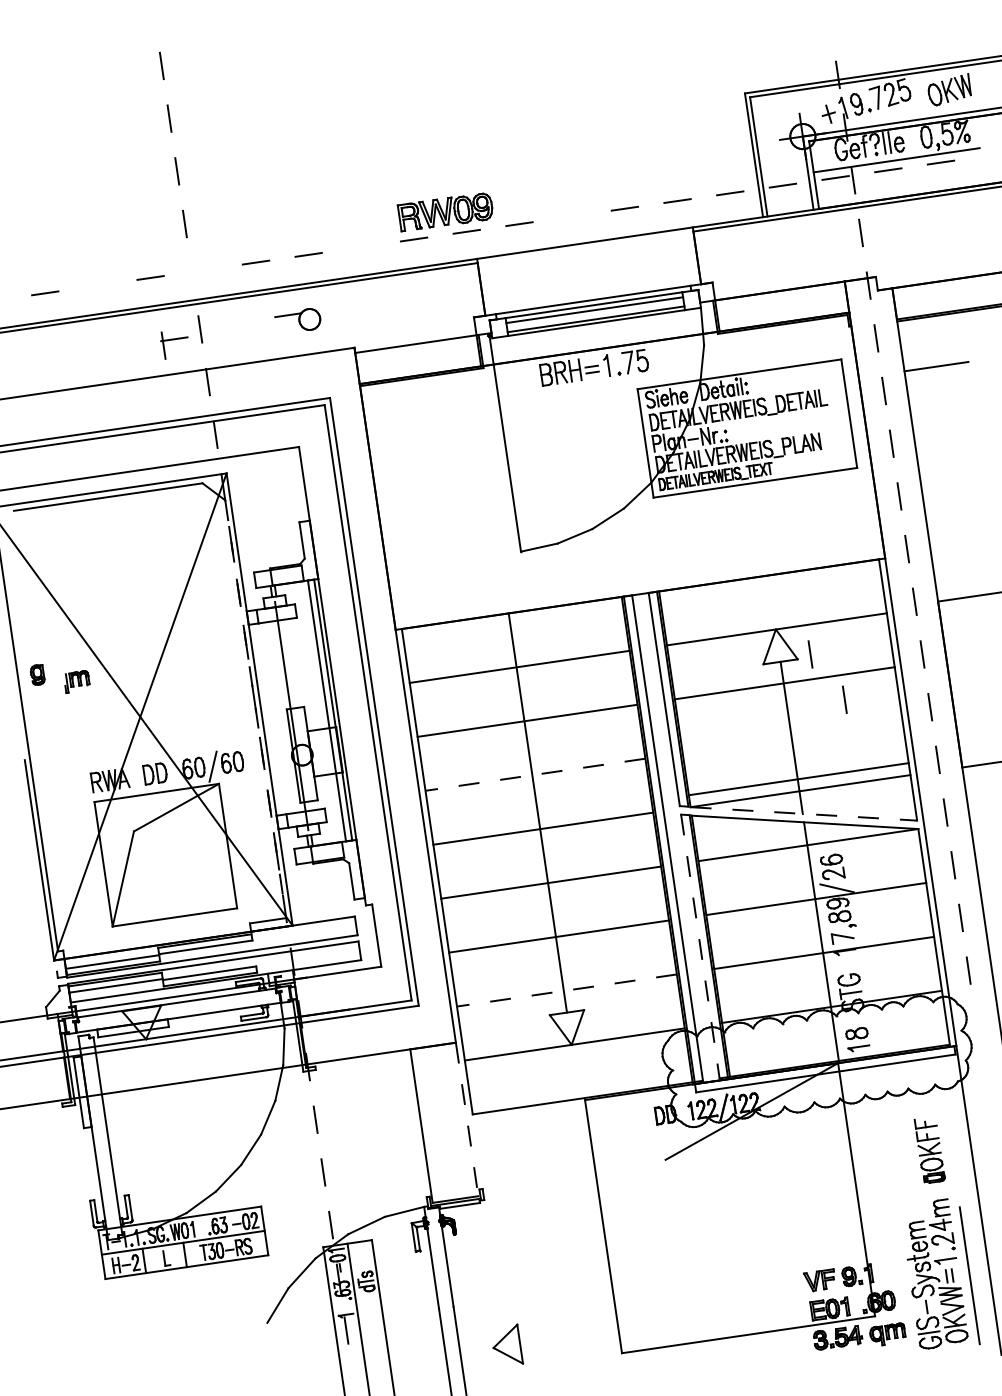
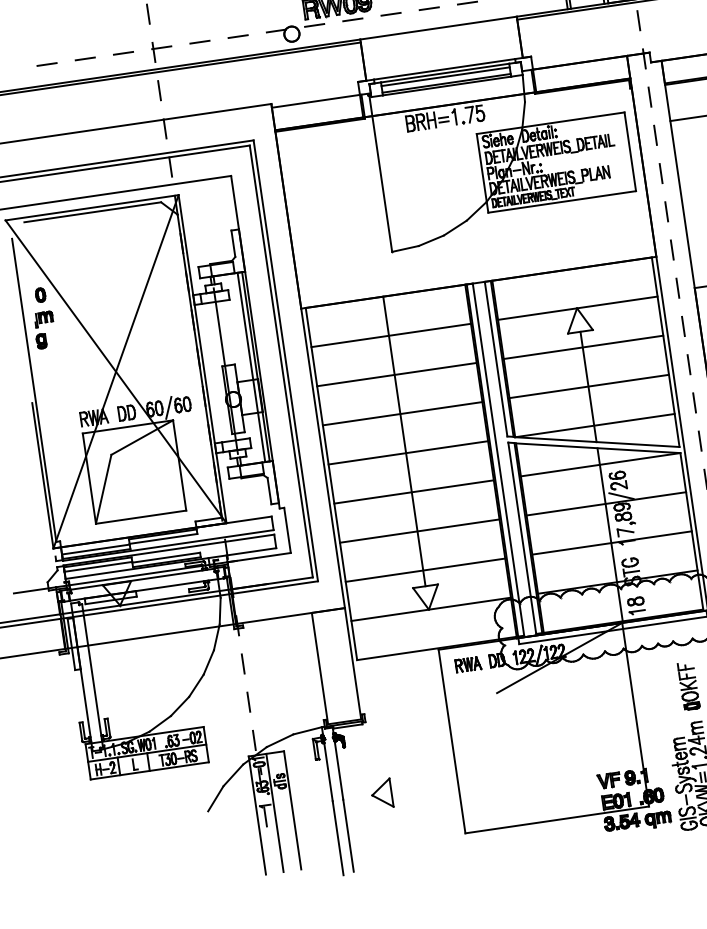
line: (571, 216) -> (428, 8), added
line: (97, 285) -> (84, 58), added
part: (297, 319) -> (282, 34), moved
part: (174, 345) -> (161, 52), moved
part: (36, 611) -> (40, 295), added
line: (810, 654) -> (602, 326), removed
part: (77, 681) -> (44, 319), moved
line: (844, 699) -> (626, 359), removed
line: (255, 709) -> (199, 366), dashed -> solid
line: (534, 774) -> (401, 413), dashed -> solid
line: (798, 779) -> (589, 386), moved
line: (804, 813) -> (597, 441), dashed -> solid
line: (700, 946) -> (522, 538), dashed -> solid
line: (566, 990) -> (425, 570), dashed -> solid
line: (467, 1119) -> (353, 663), dashed -> solid
part: (626, 1120) -> (468, 664), added
part: (508, 1343) -> (383, 792), moved

